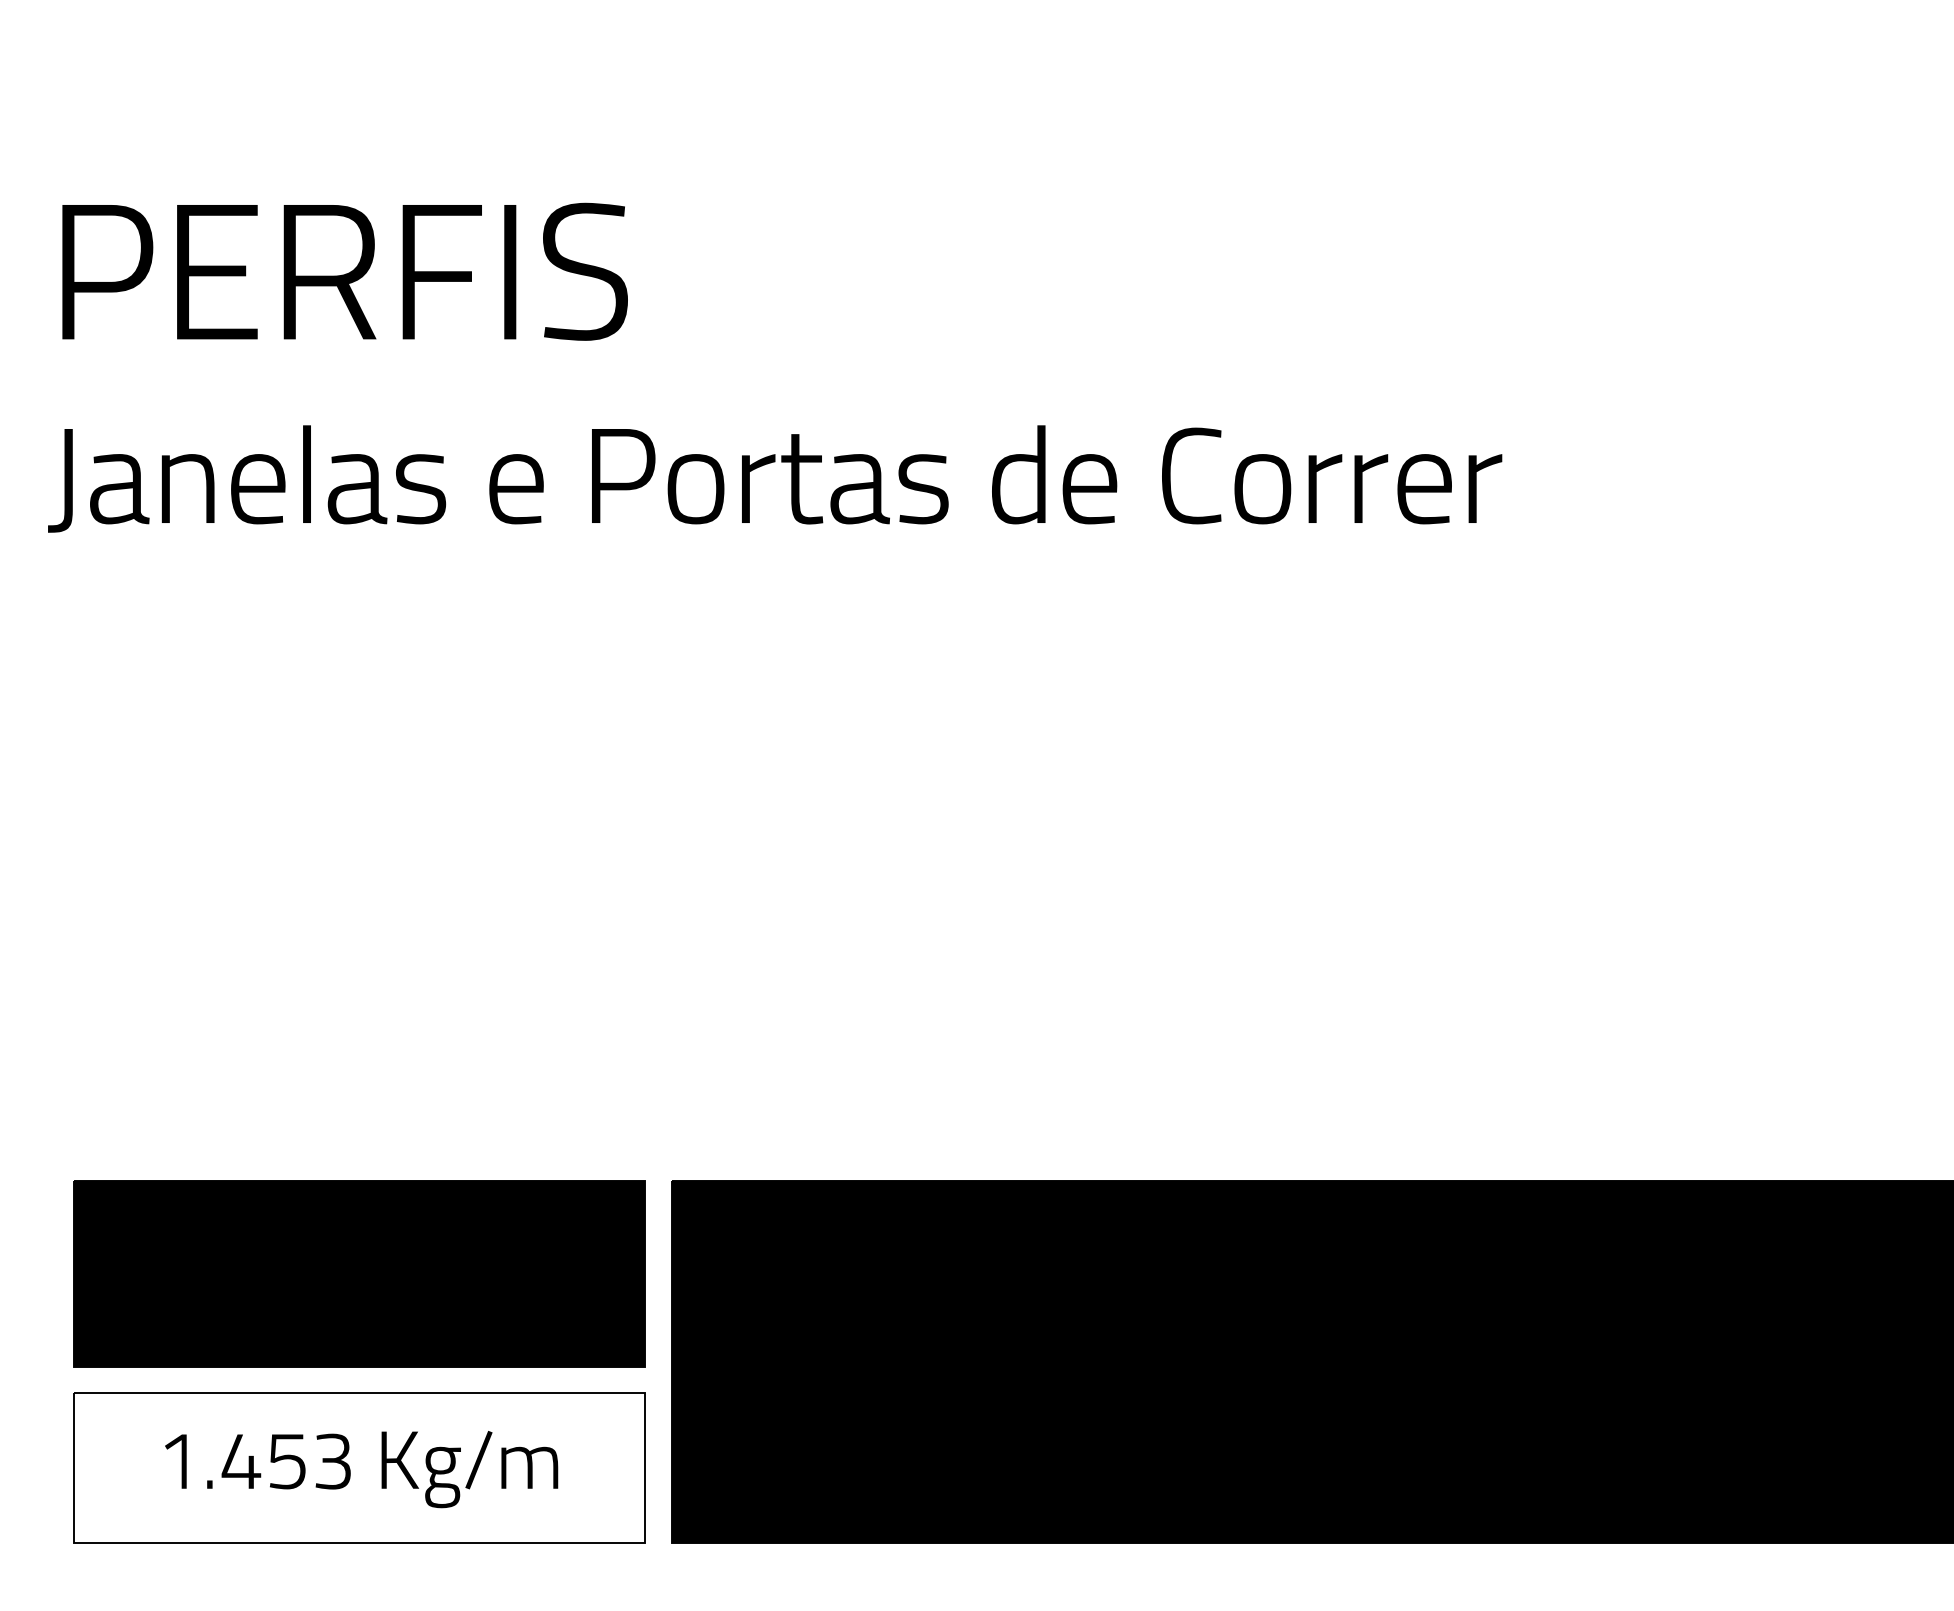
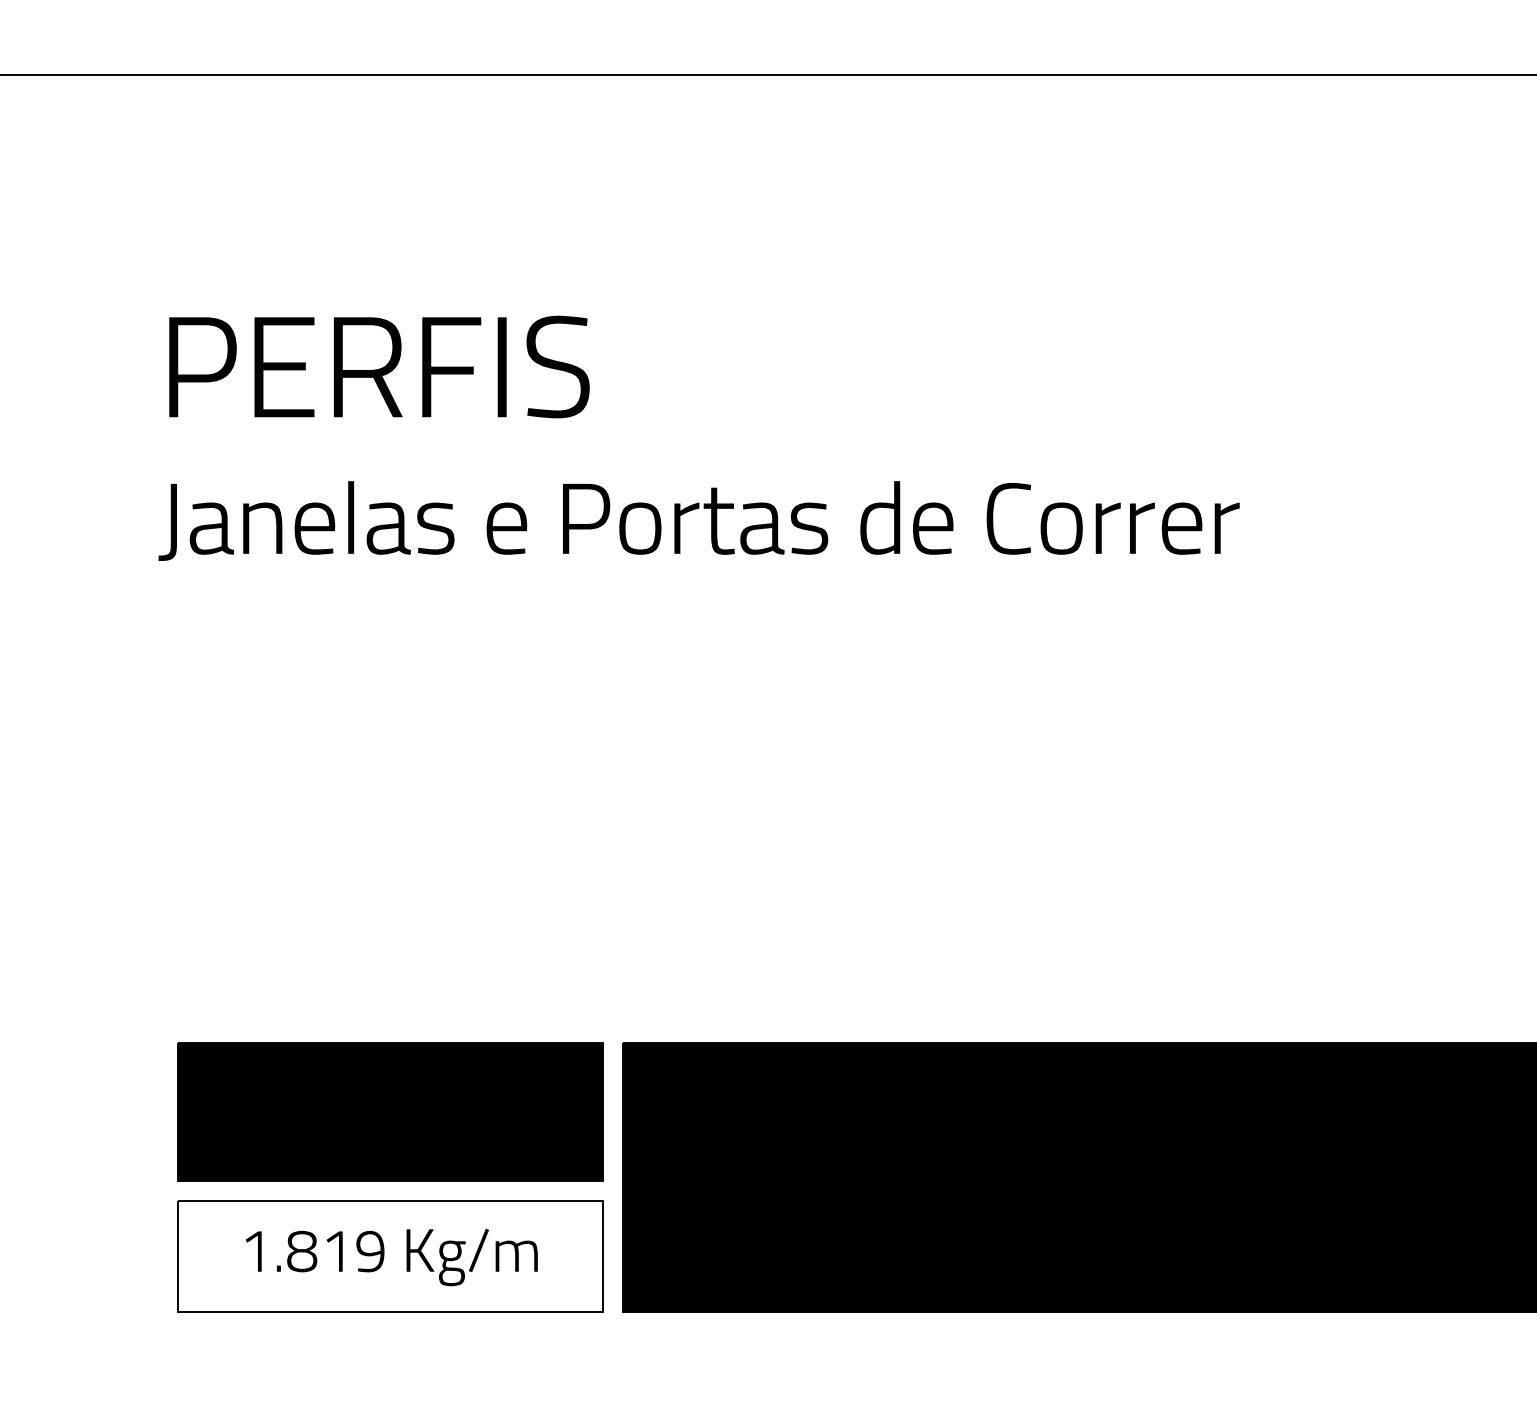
text: (285, 1461) -> (335, 1251), 1.453 -> 1.819

